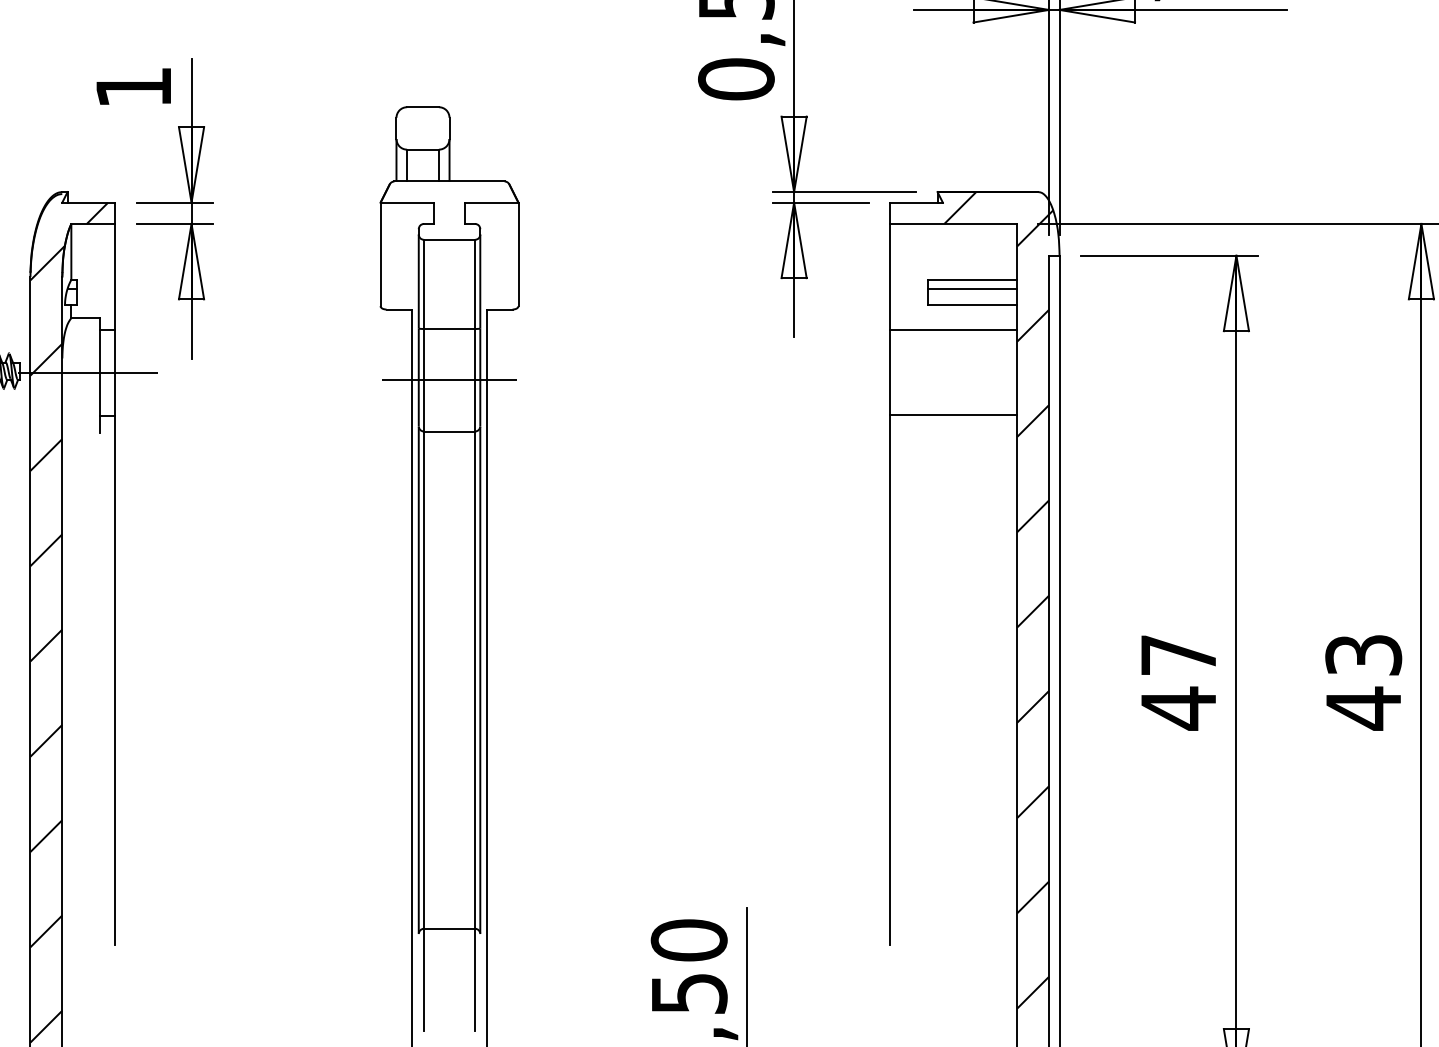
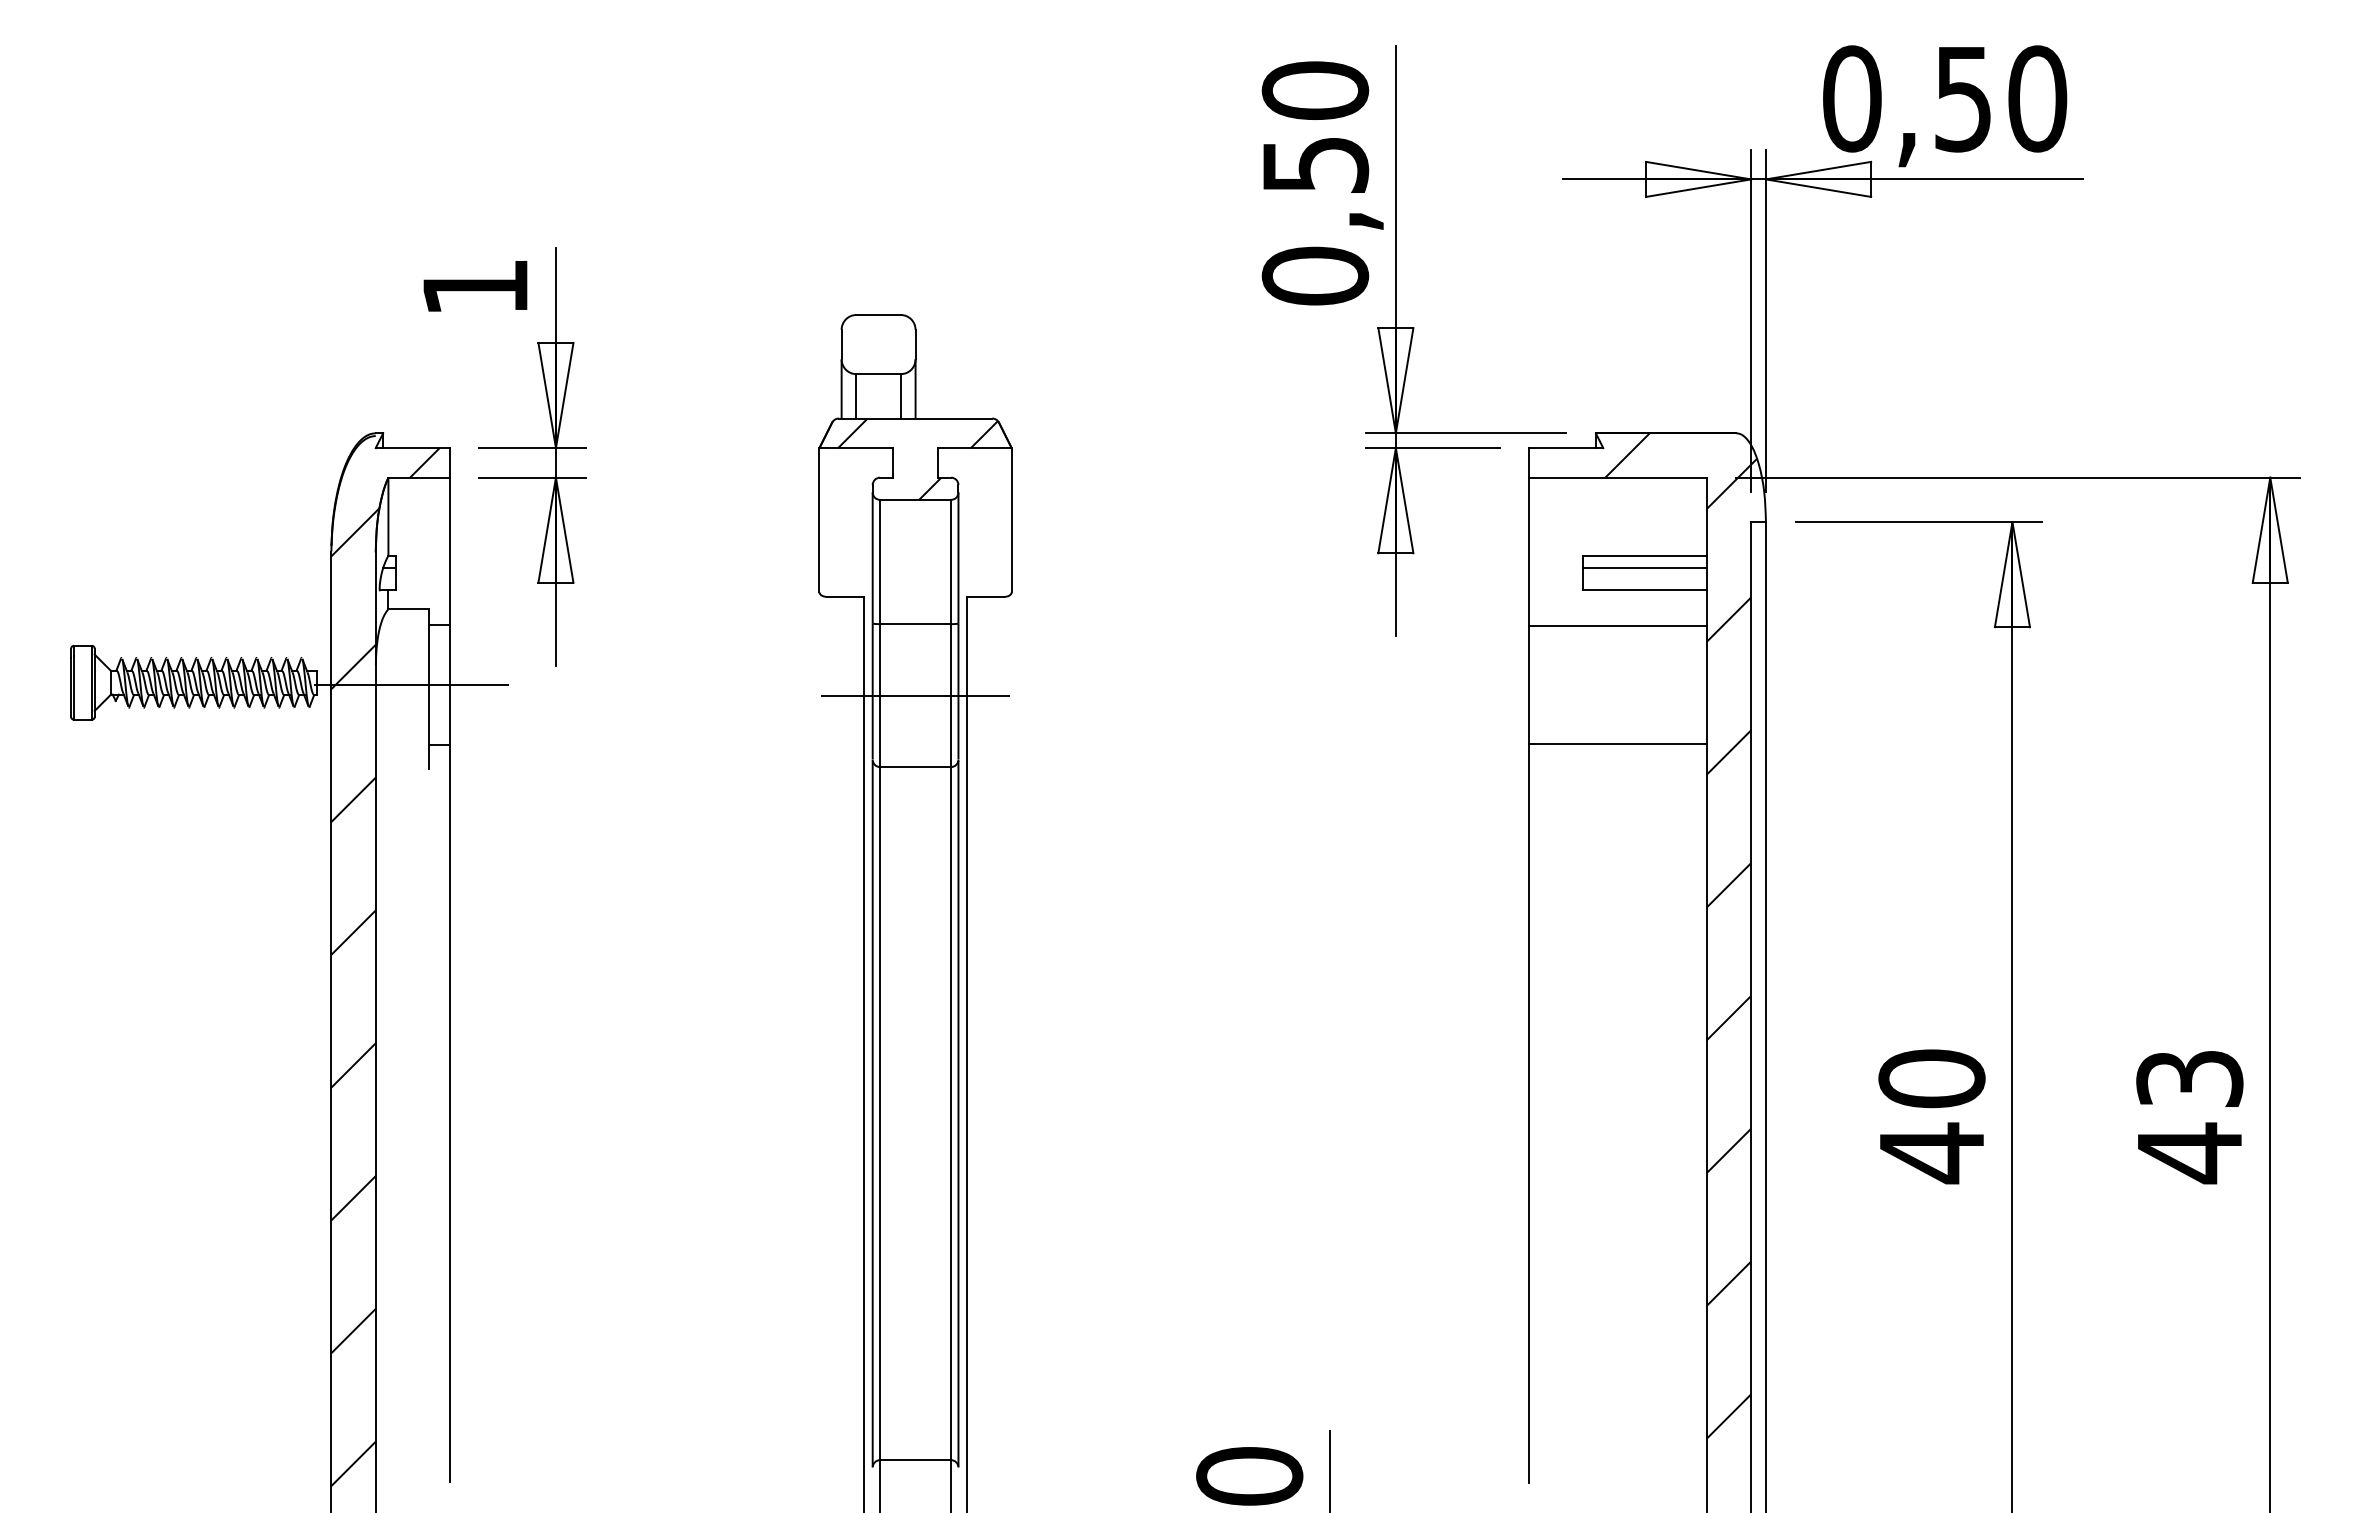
hatch: (450, 210) -> (917, 458), added
text: (1178, 654) -> (1931, 1078), 47 -> 40

